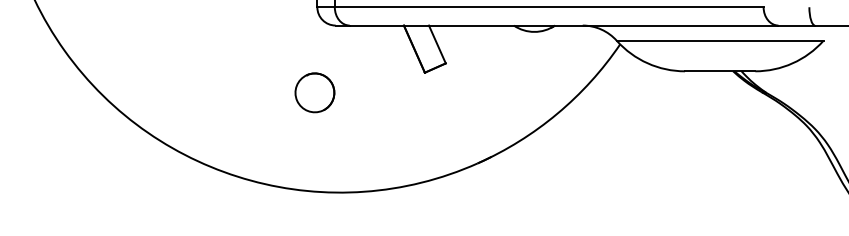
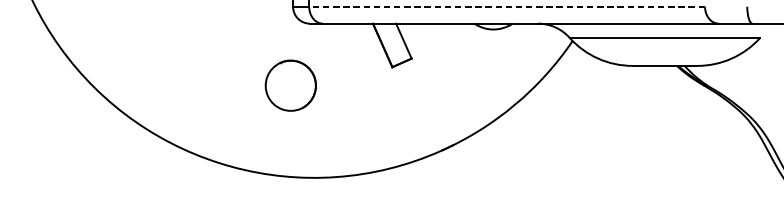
line: (548, 7) -> (506, 6), solid -> dashed
part: (314, 92) -> (290, 85), size x1.4

